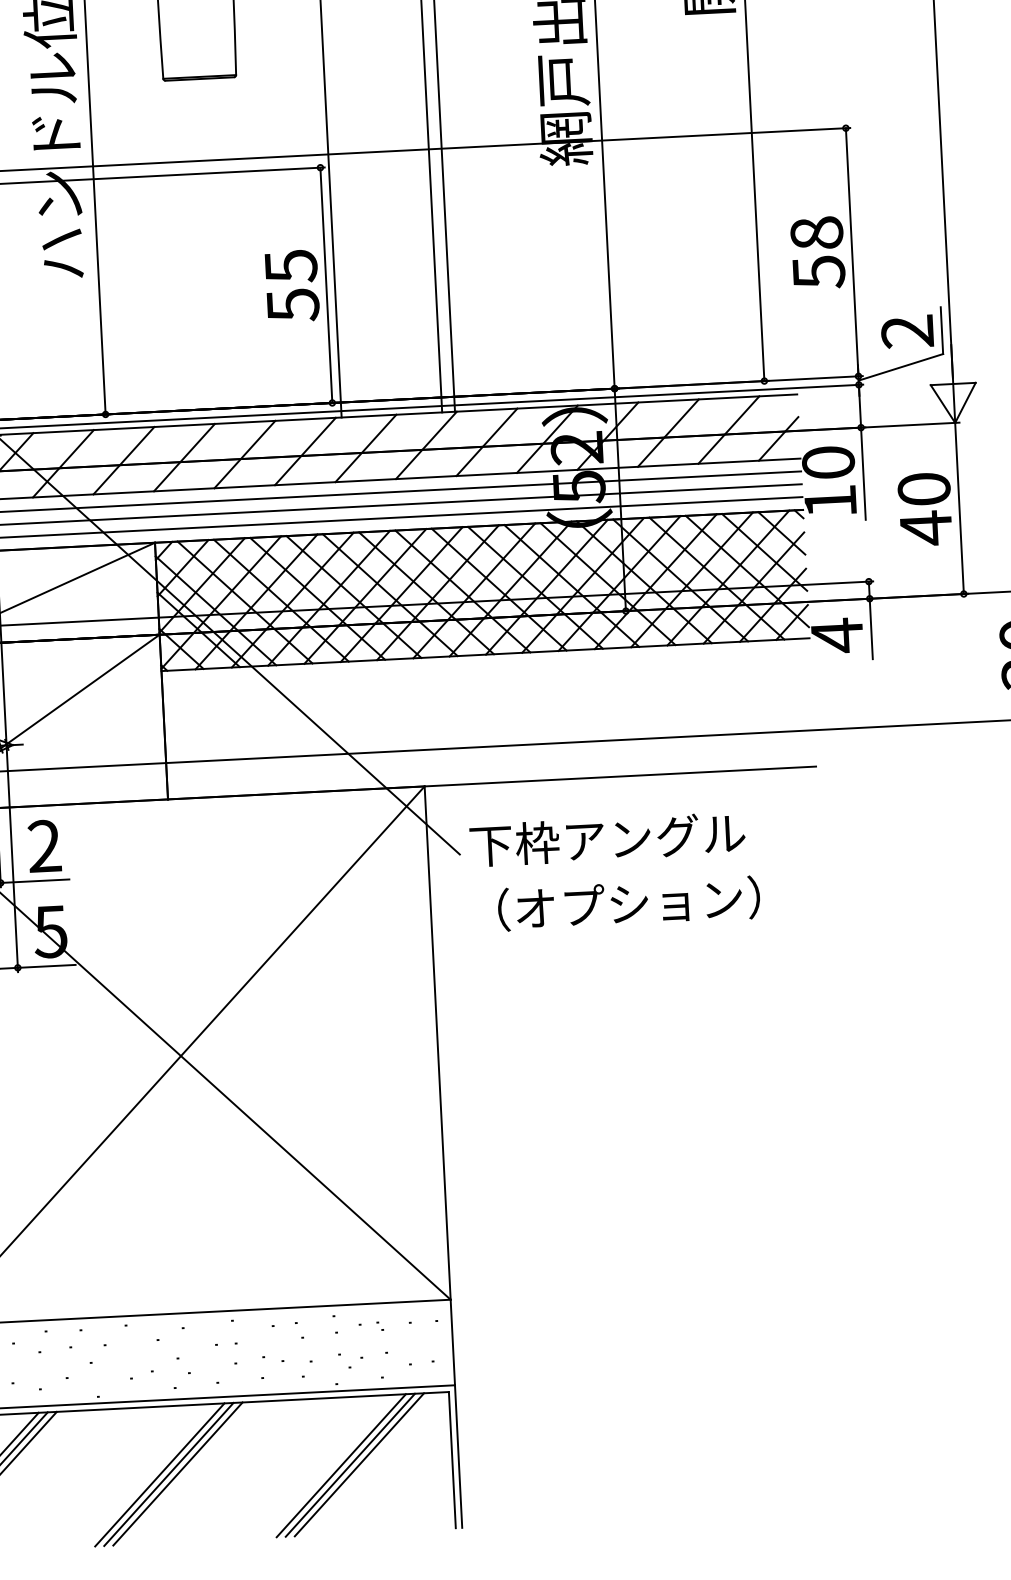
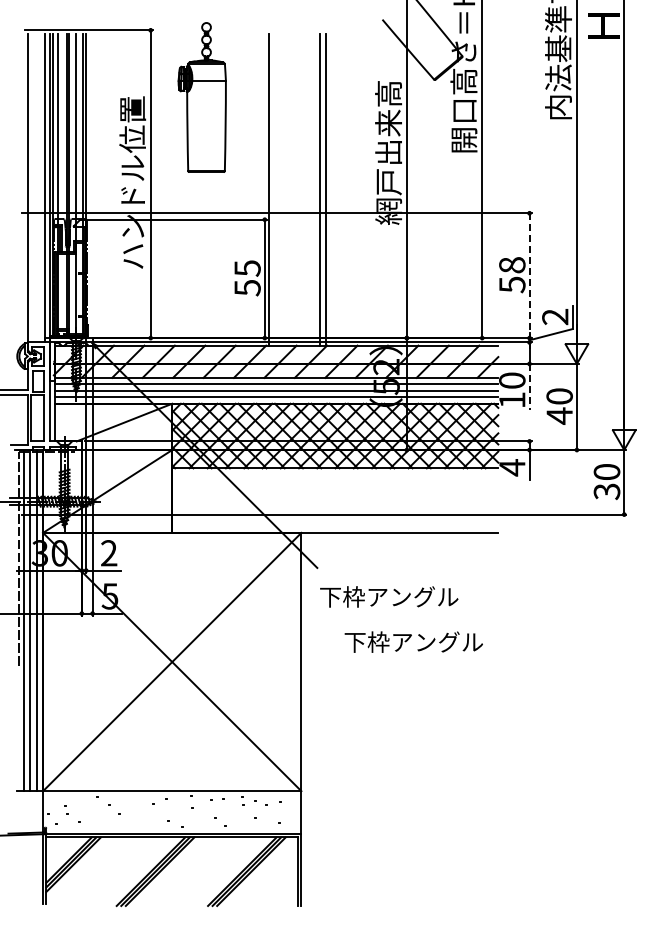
line: (852, 253) -> (529, 276), solid -> dashed
line: (863, 474) -> (529, 387), solid -> dashed
text: (606, 838) -> (413, 641), moved
text: (614, 903) -> (393, 596), （オプション） -> 下枠アングル

